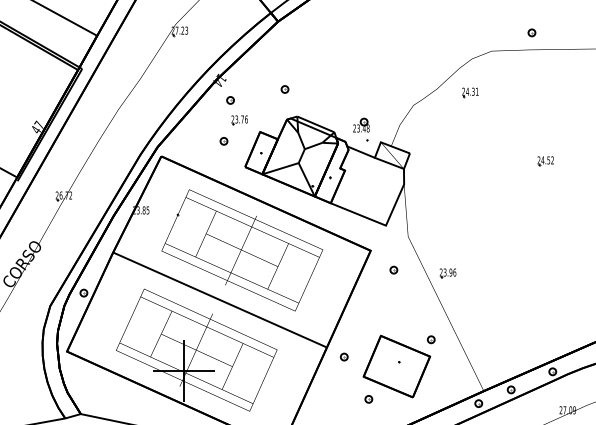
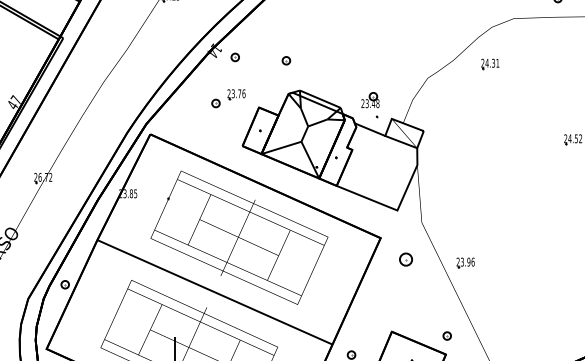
part: (230, 100) -> (235, 57), moved
part: (223, 141) -> (215, 103), moved
part: (393, 269) -> (405, 258), size x1.6

